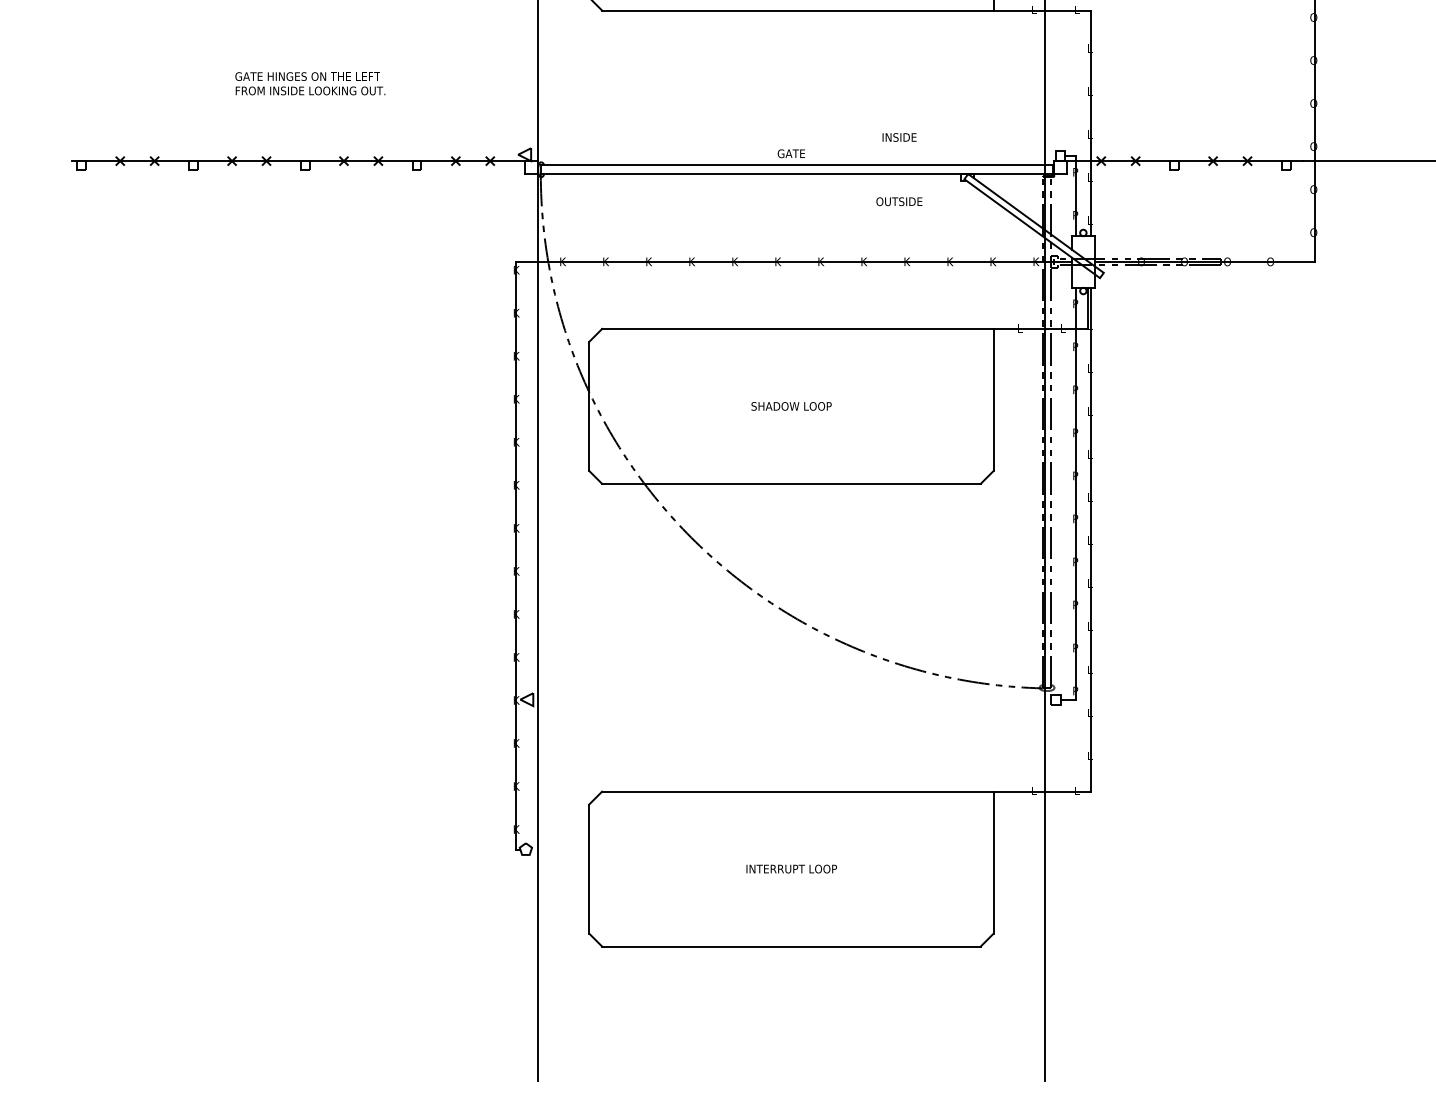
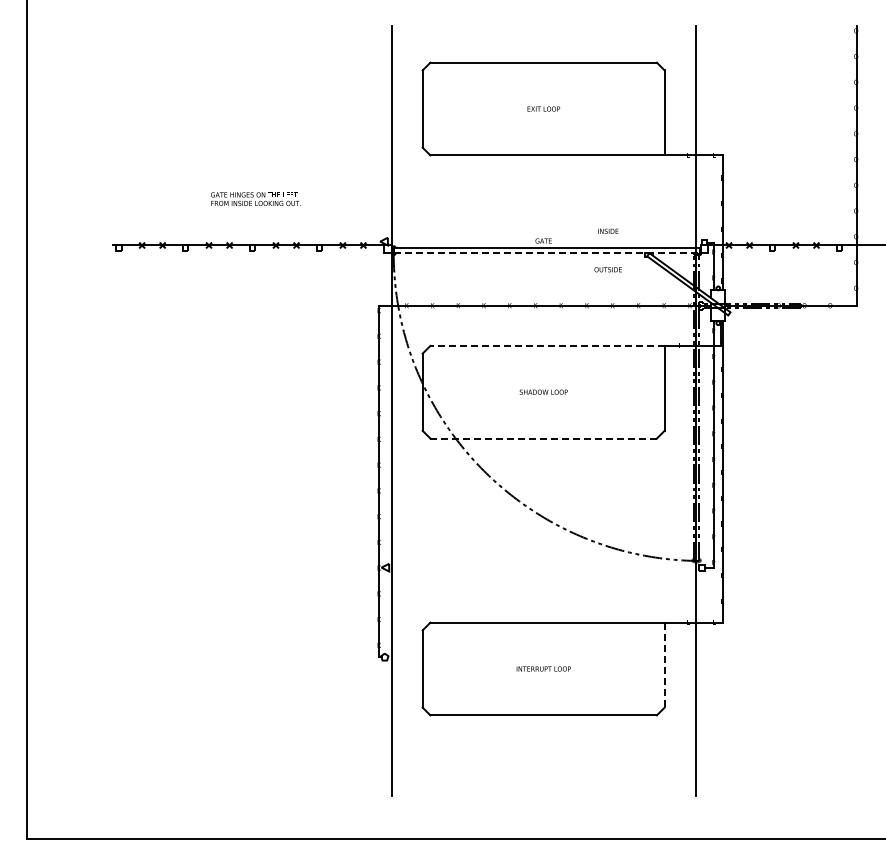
line: (797, 174) -> (547, 253), solid -> dashed
line: (797, 328) -> (547, 345), solid -> dashed
line: (791, 483) -> (543, 438), solid -> dashed
line: (993, 863) -> (664, 665), solid -> dashed

